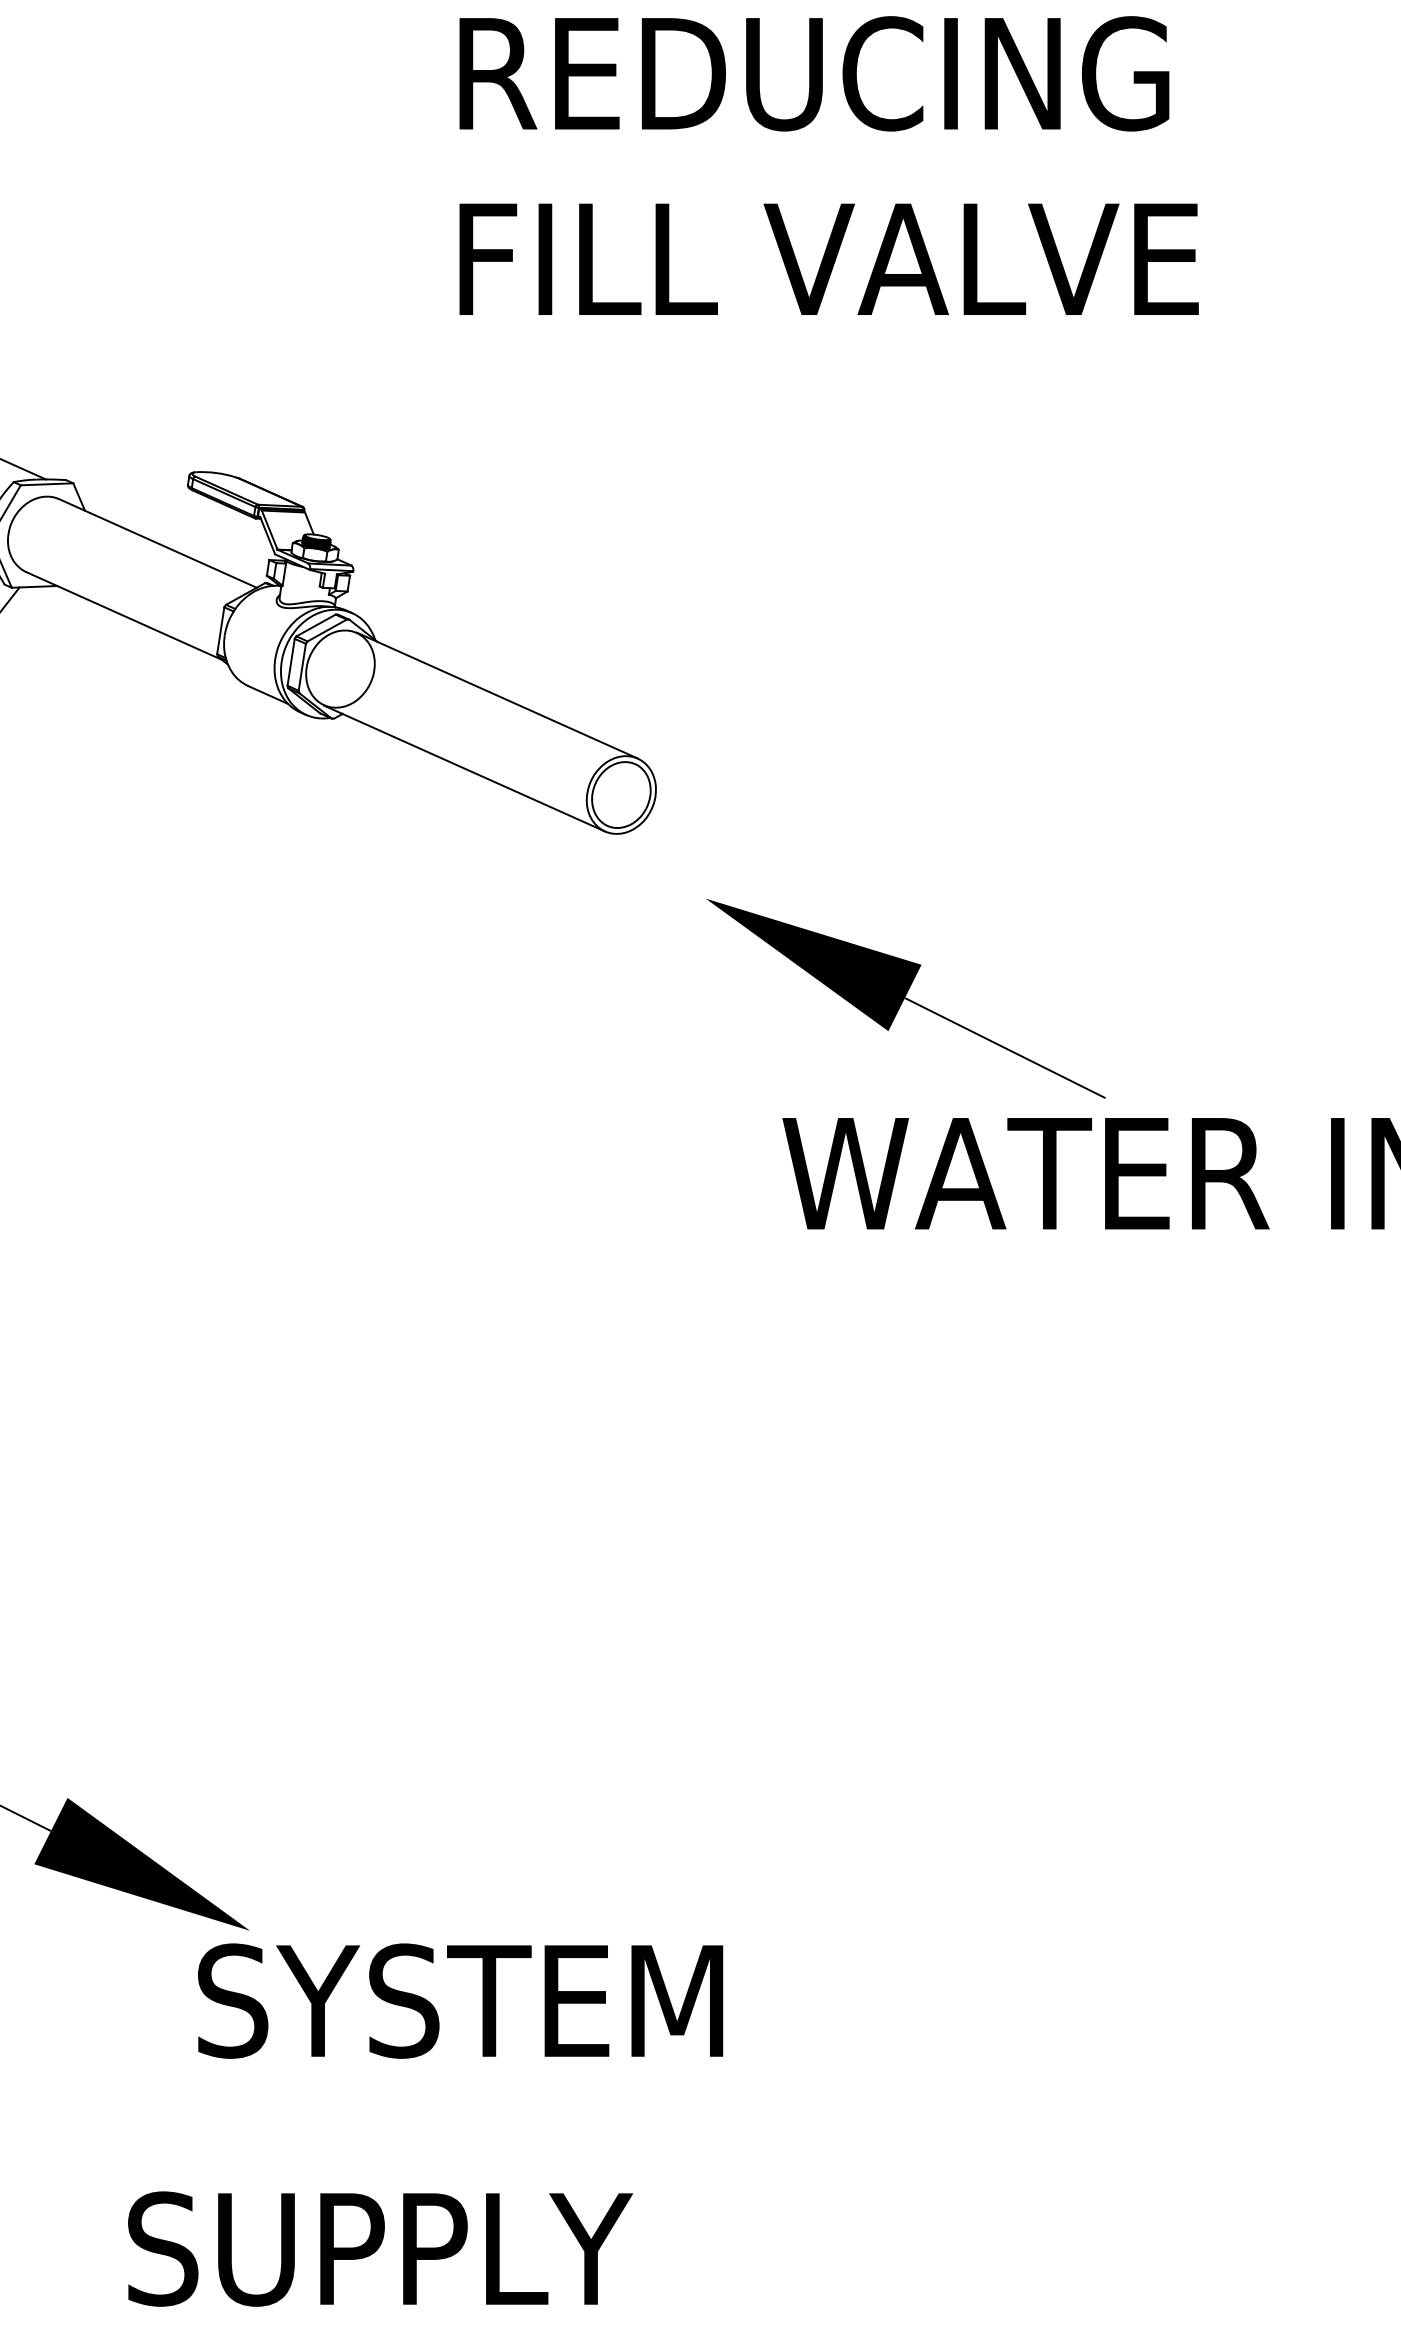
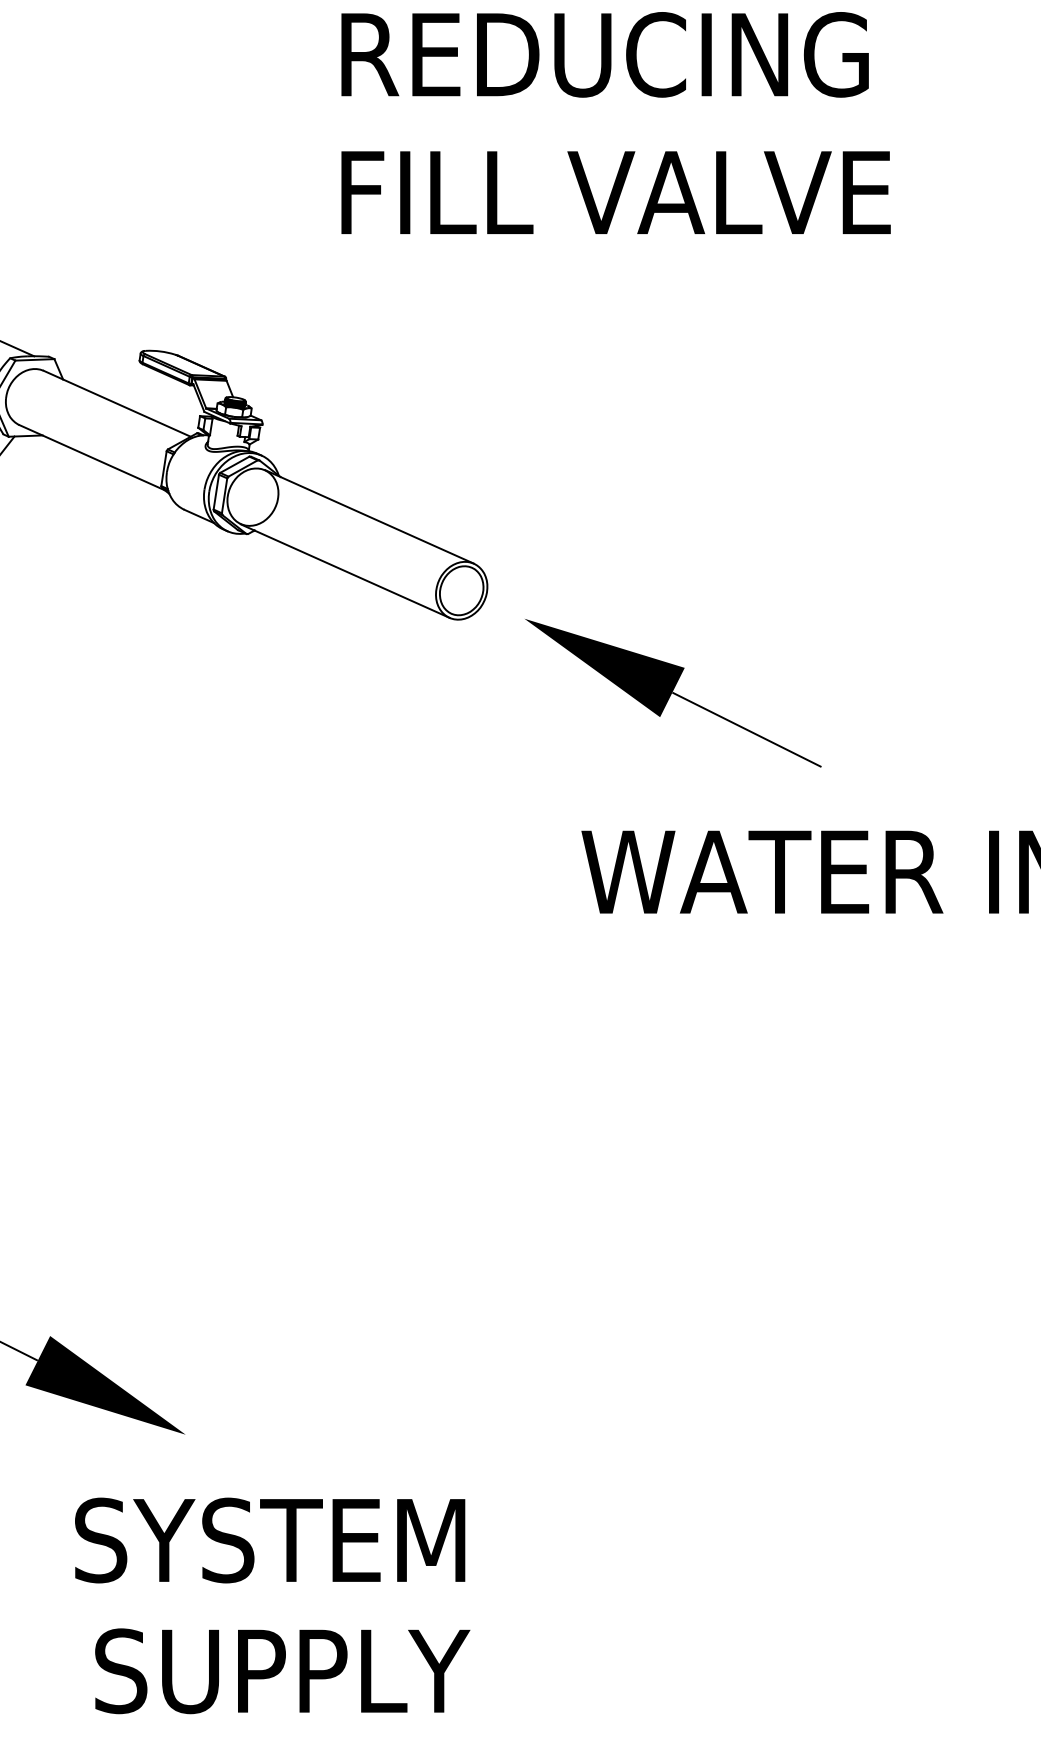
part: (905, 998) -> (672, 692), moved
text: (460, 2000) -> (270, 1540), moved

